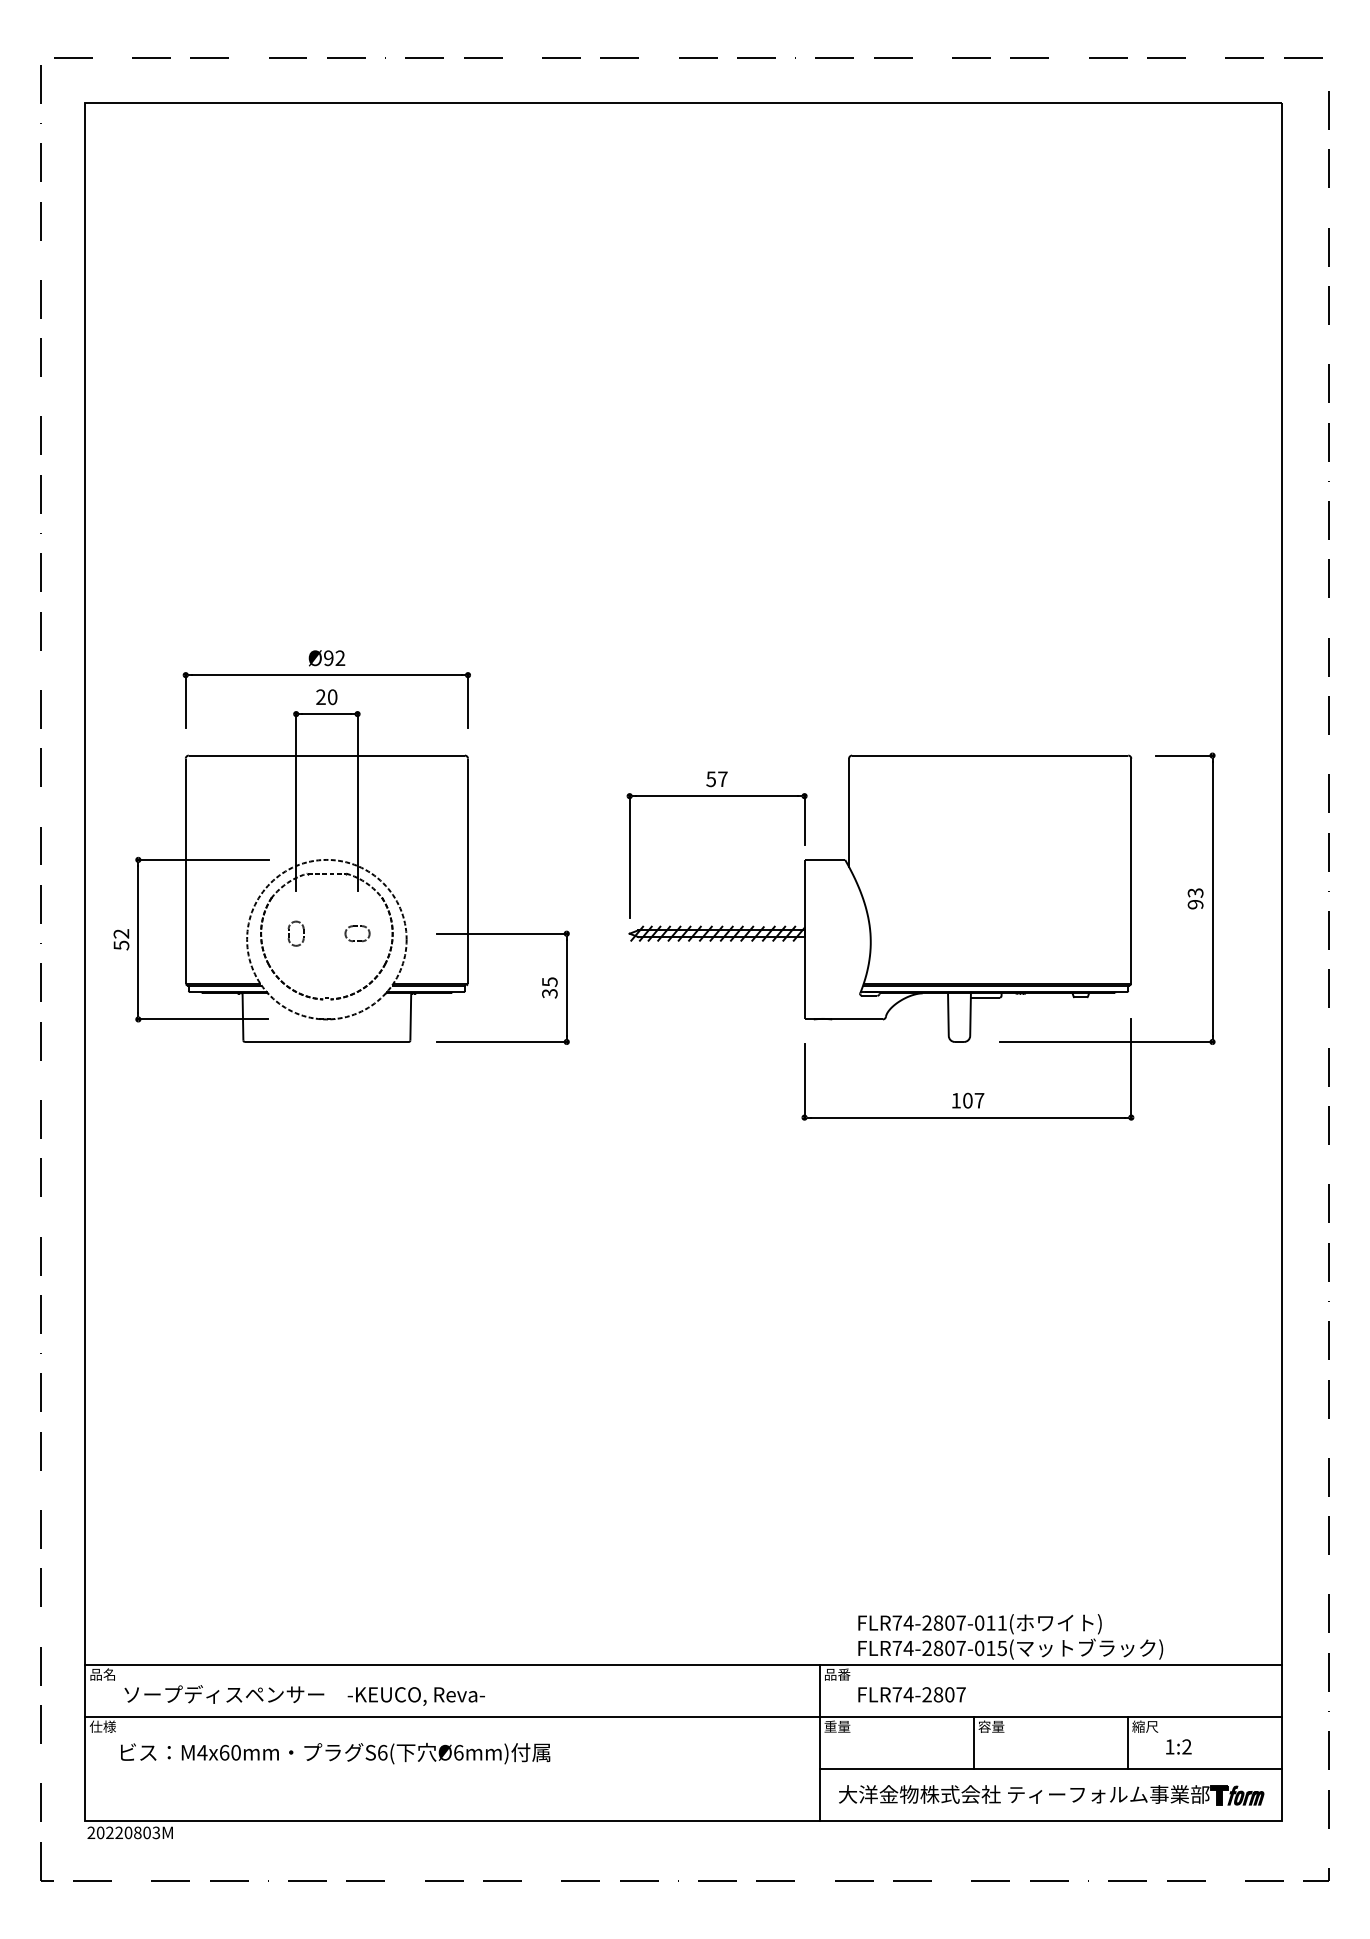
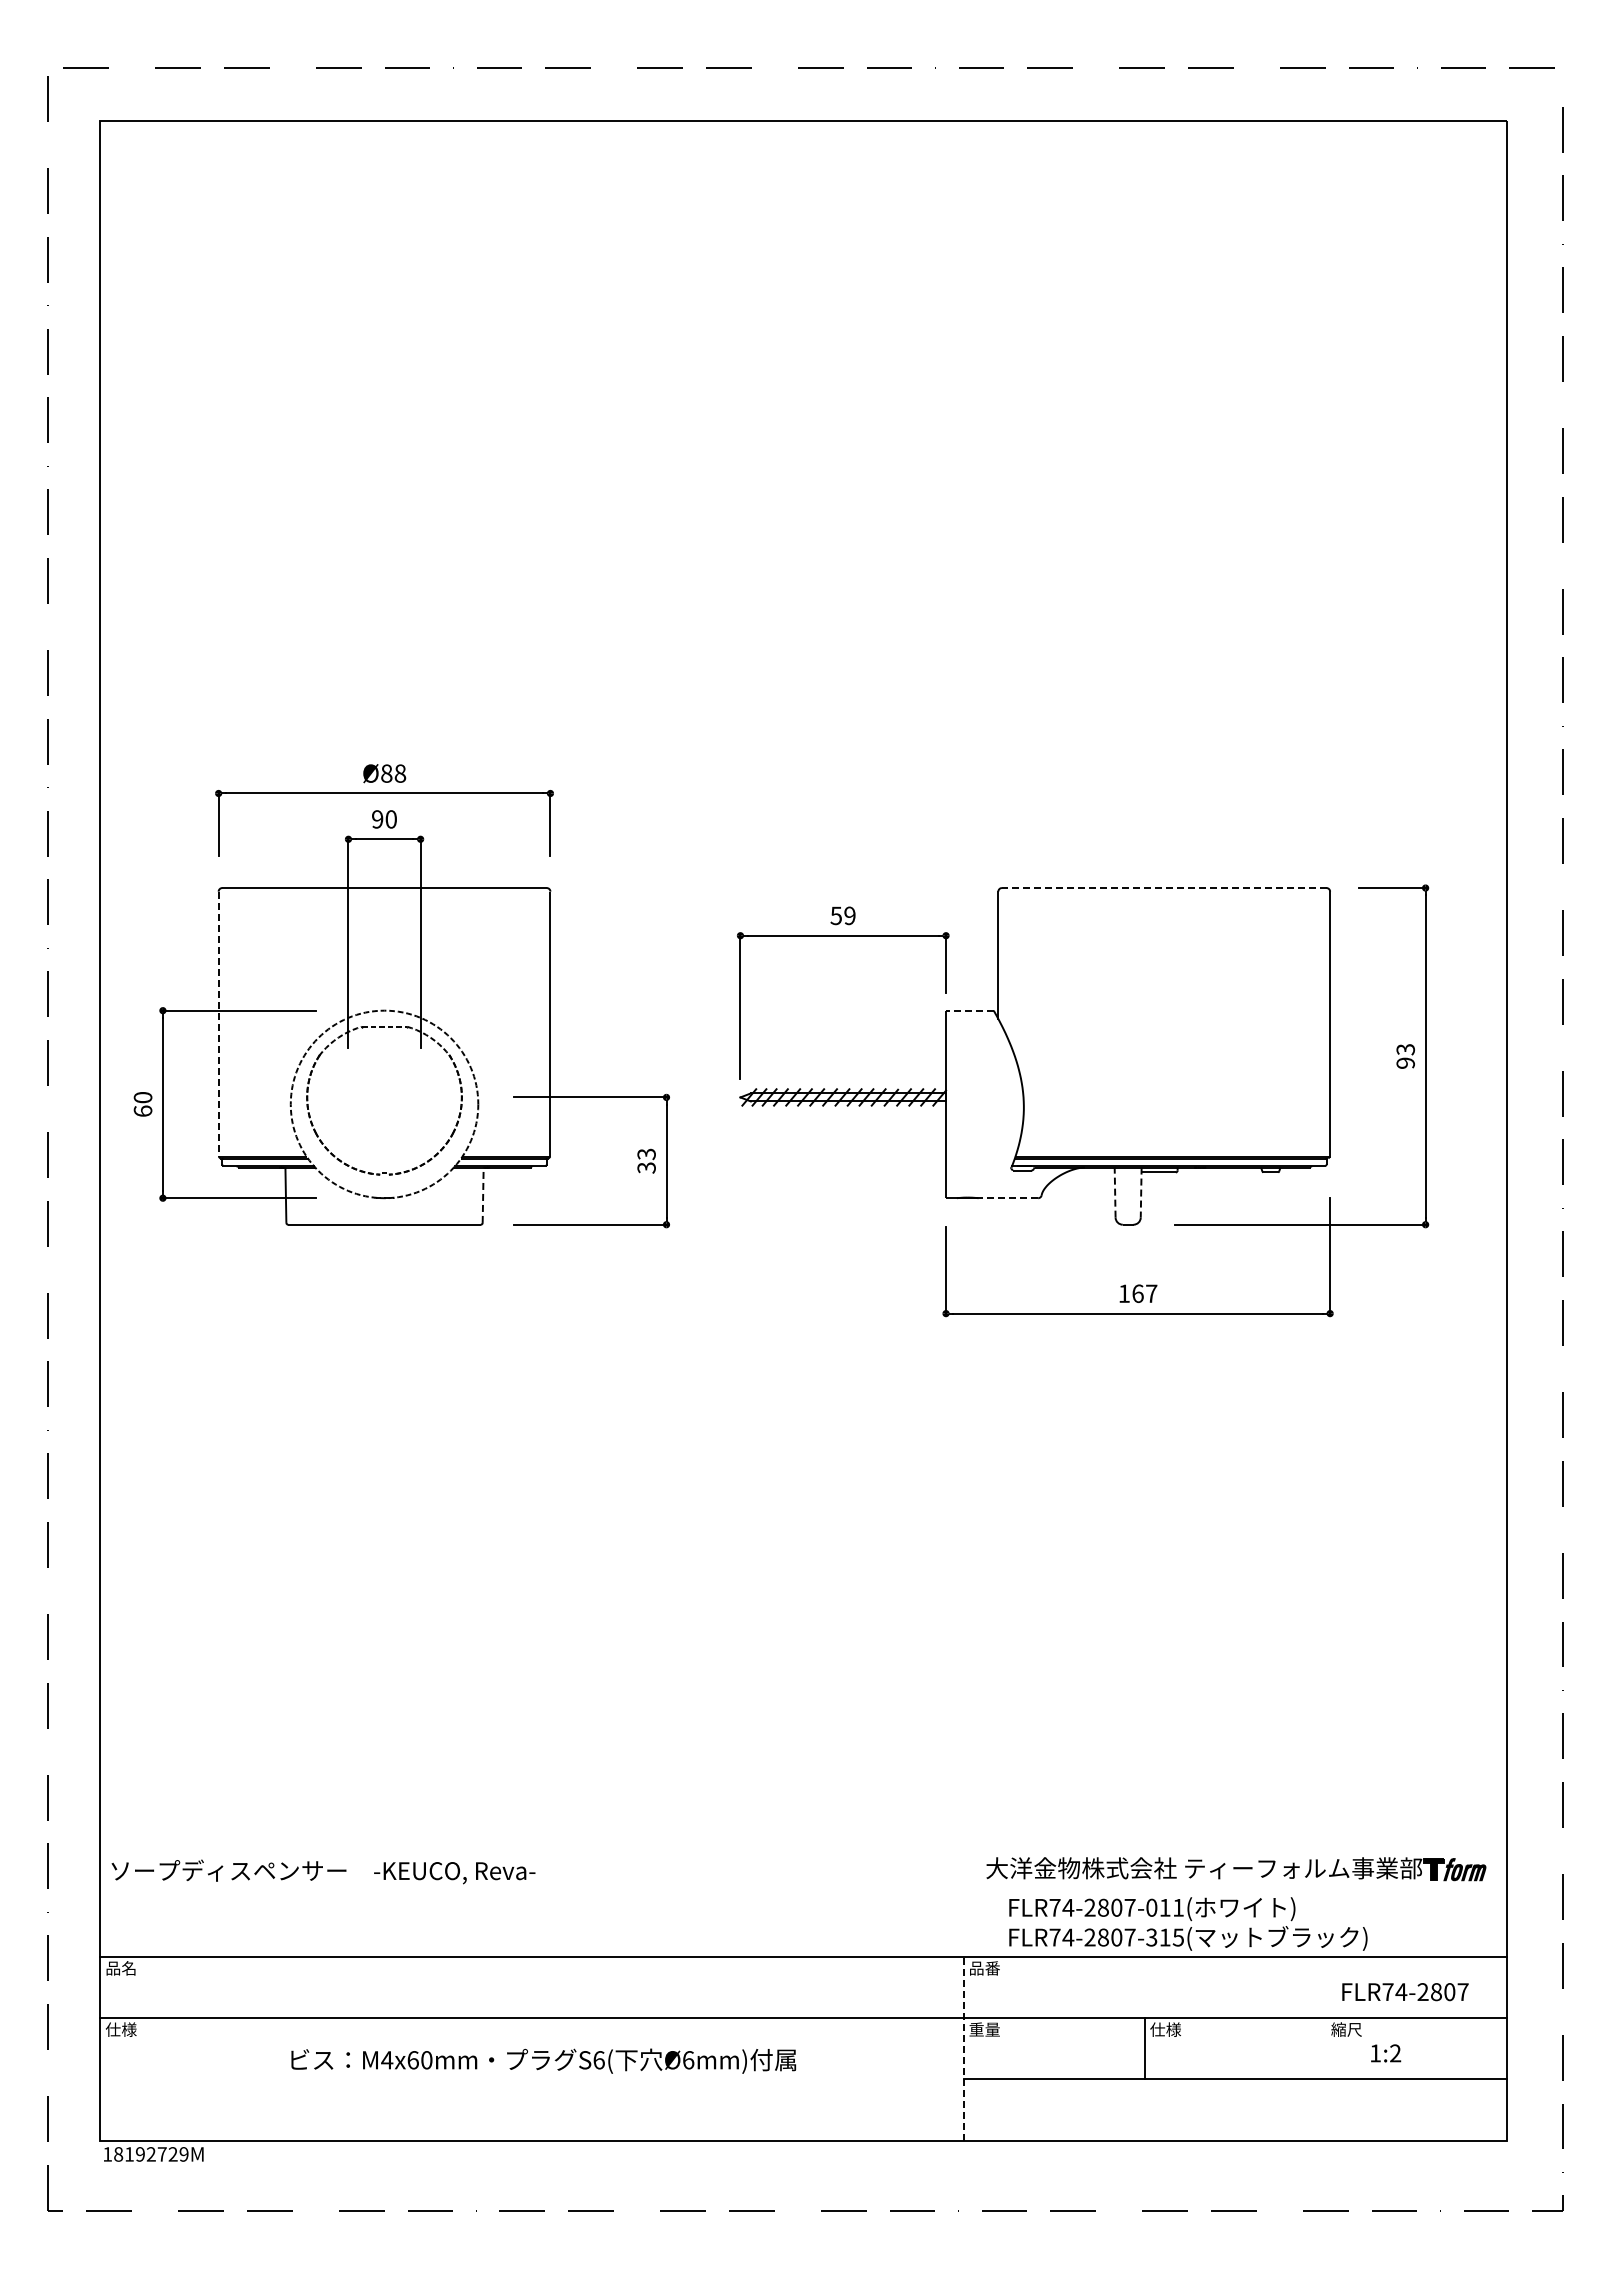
text: (334, 658) -> (393, 773), Ø92 -> Ø88
text: (320, 697) -> (377, 819), 20 -> 90
line: (989, 755) -> (1163, 888), solid -> dashed
text: (722, 778) -> (849, 915), 57 -> 59
line: (824, 859) -> (969, 1010), solid -> dashed
line: (185, 871) -> (218, 1024), solid -> dashed
part: (357, 926) -> (420, 1089), removed
part: (289, 933) -> (340, 1097), removed
text: (120, 939) -> (142, 1104), 52 -> 60
text: (549, 981) -> (646, 1153), 35 -> 33
line: (948, 1014) -> (1115, 1192), solid -> dashed
line: (970, 1015) -> (1141, 1193), solid -> dashed
line: (411, 1017) -> (483, 1195), solid -> dashed
line: (856, 1019) -> (1007, 1198), solid -> dashed
text: (967, 1100) -> (1137, 1293), 107 -> 167
text: (979, 1648) -> (1151, 1937), FLR74-2807-015( -> FLR74-2807-315(
text: (304, 1695) -> (323, 1871), moved
text: (912, 1695) -> (1405, 1992), moved
text: (991, 1726) -> (1165, 2029), 容量 -> 仕様
line: (819, 1742) -> (963, 2048), solid -> dashed
line: (1127, 1742) -> (1325, 2048), removed
text: (335, 1752) -> (543, 2060), moved
part: (1051, 1795) -> (1236, 1869), moved
text: (123, 1832) -> (145, 2154), 20220803M -> 18192729M

